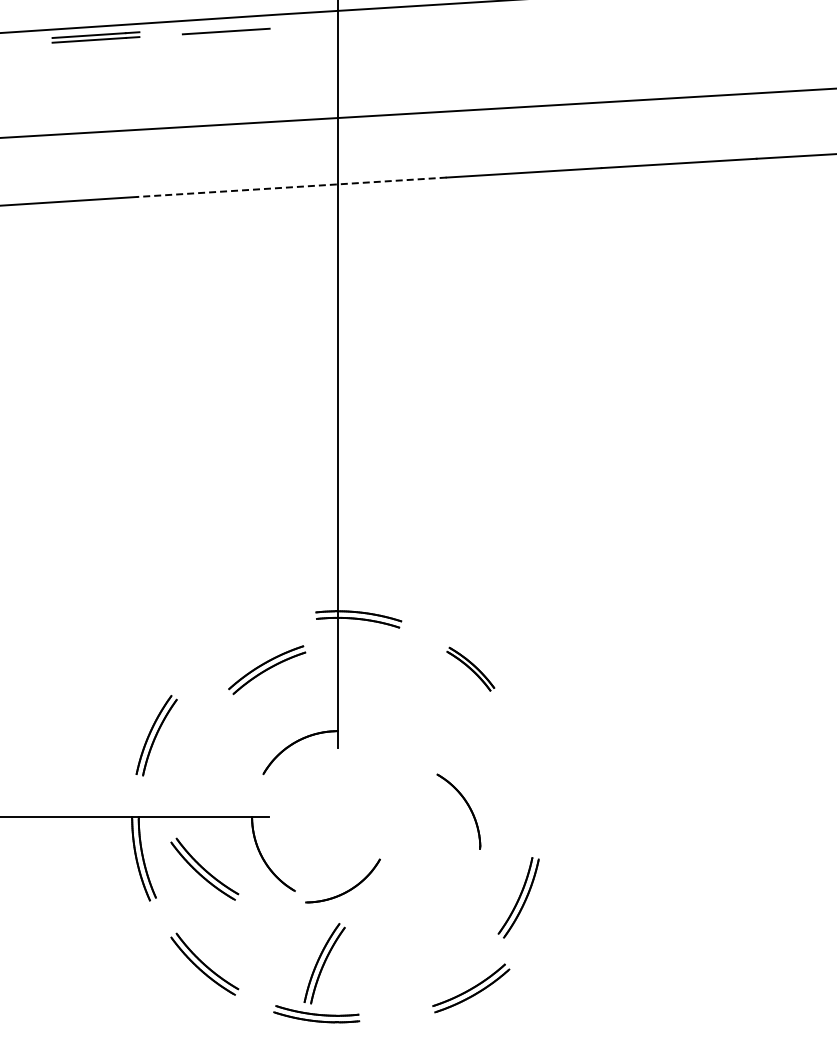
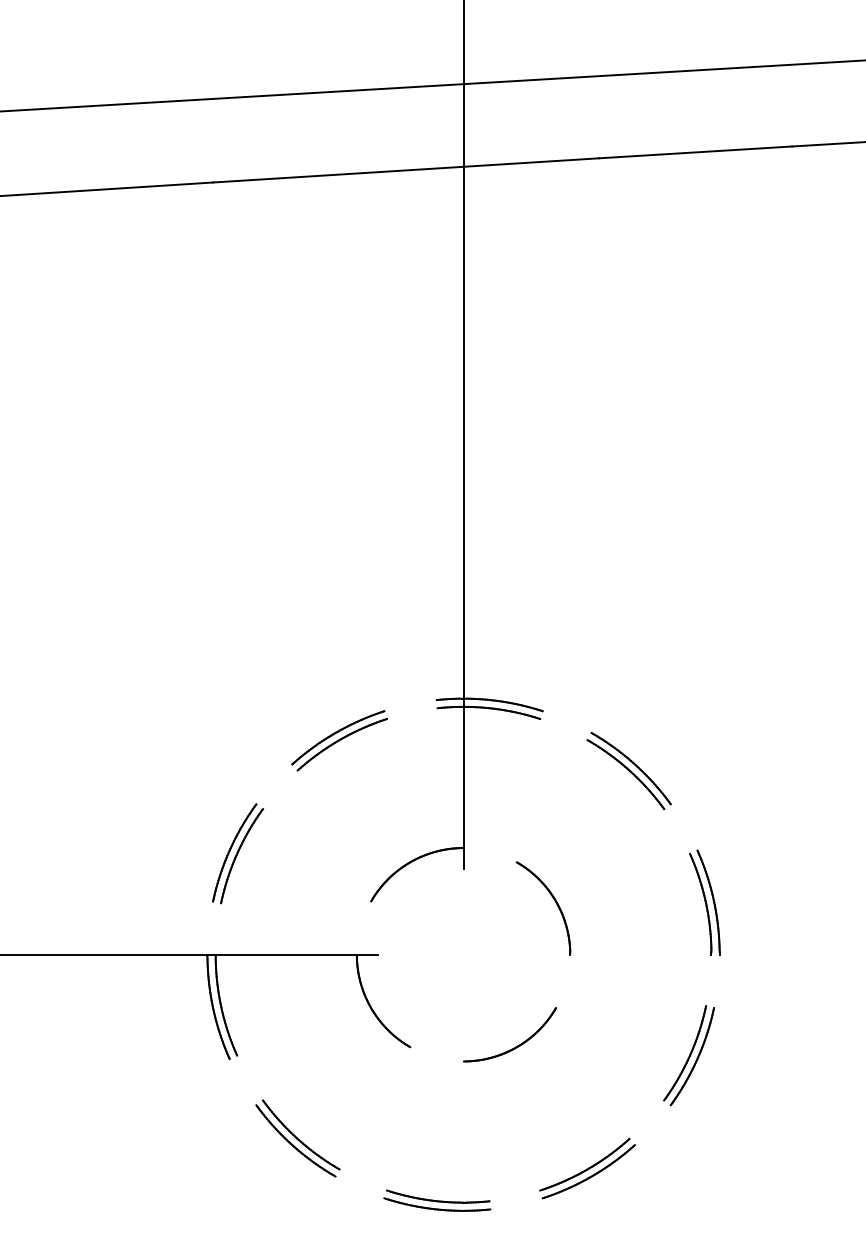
line: (291, 187) -> (405, 170), dashed -> solid
part: (470, 668) -> (629, 769), size x1.43
part: (267, 669) -> (339, 740), moved
part: (531, 774) -> (705, 902), added
part: (466, 804) -> (553, 899), moved
part: (204, 868) -> (297, 1019), removed
part: (346, 890) -> (514, 1046), moved
part: (324, 963) -> (447, 1137), removed
part: (471, 988) -> (587, 1168), moved

